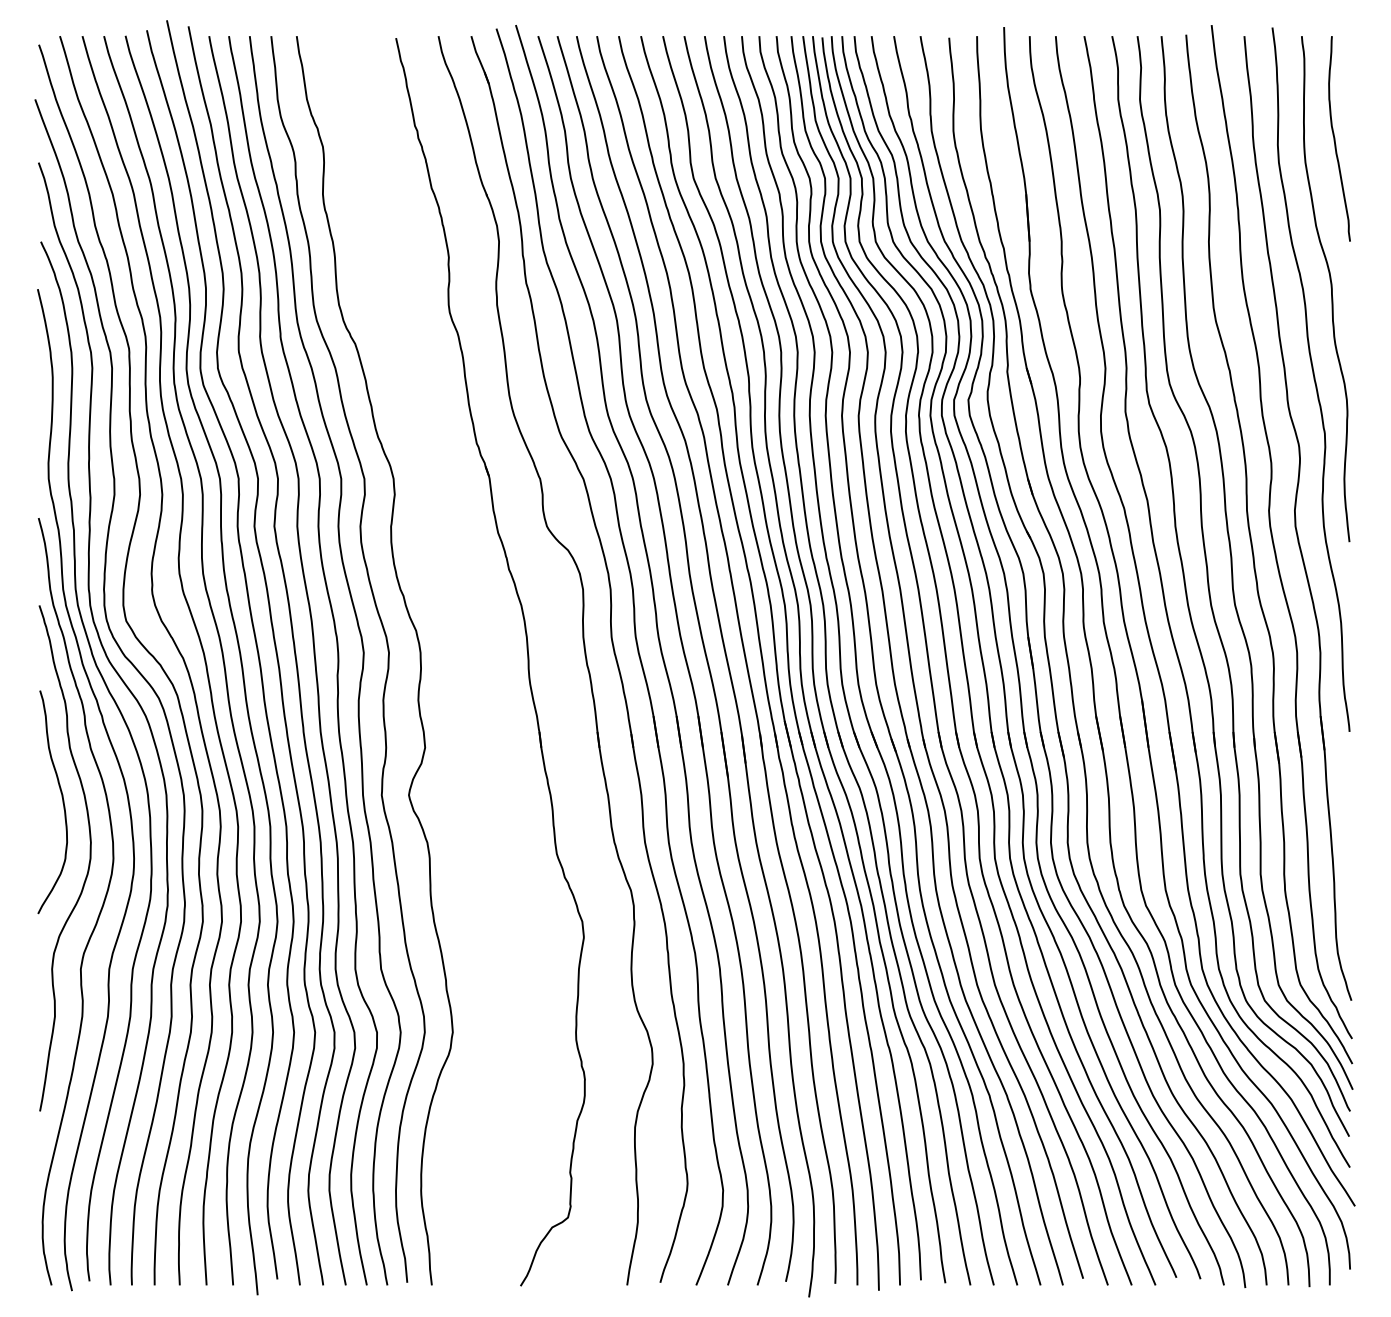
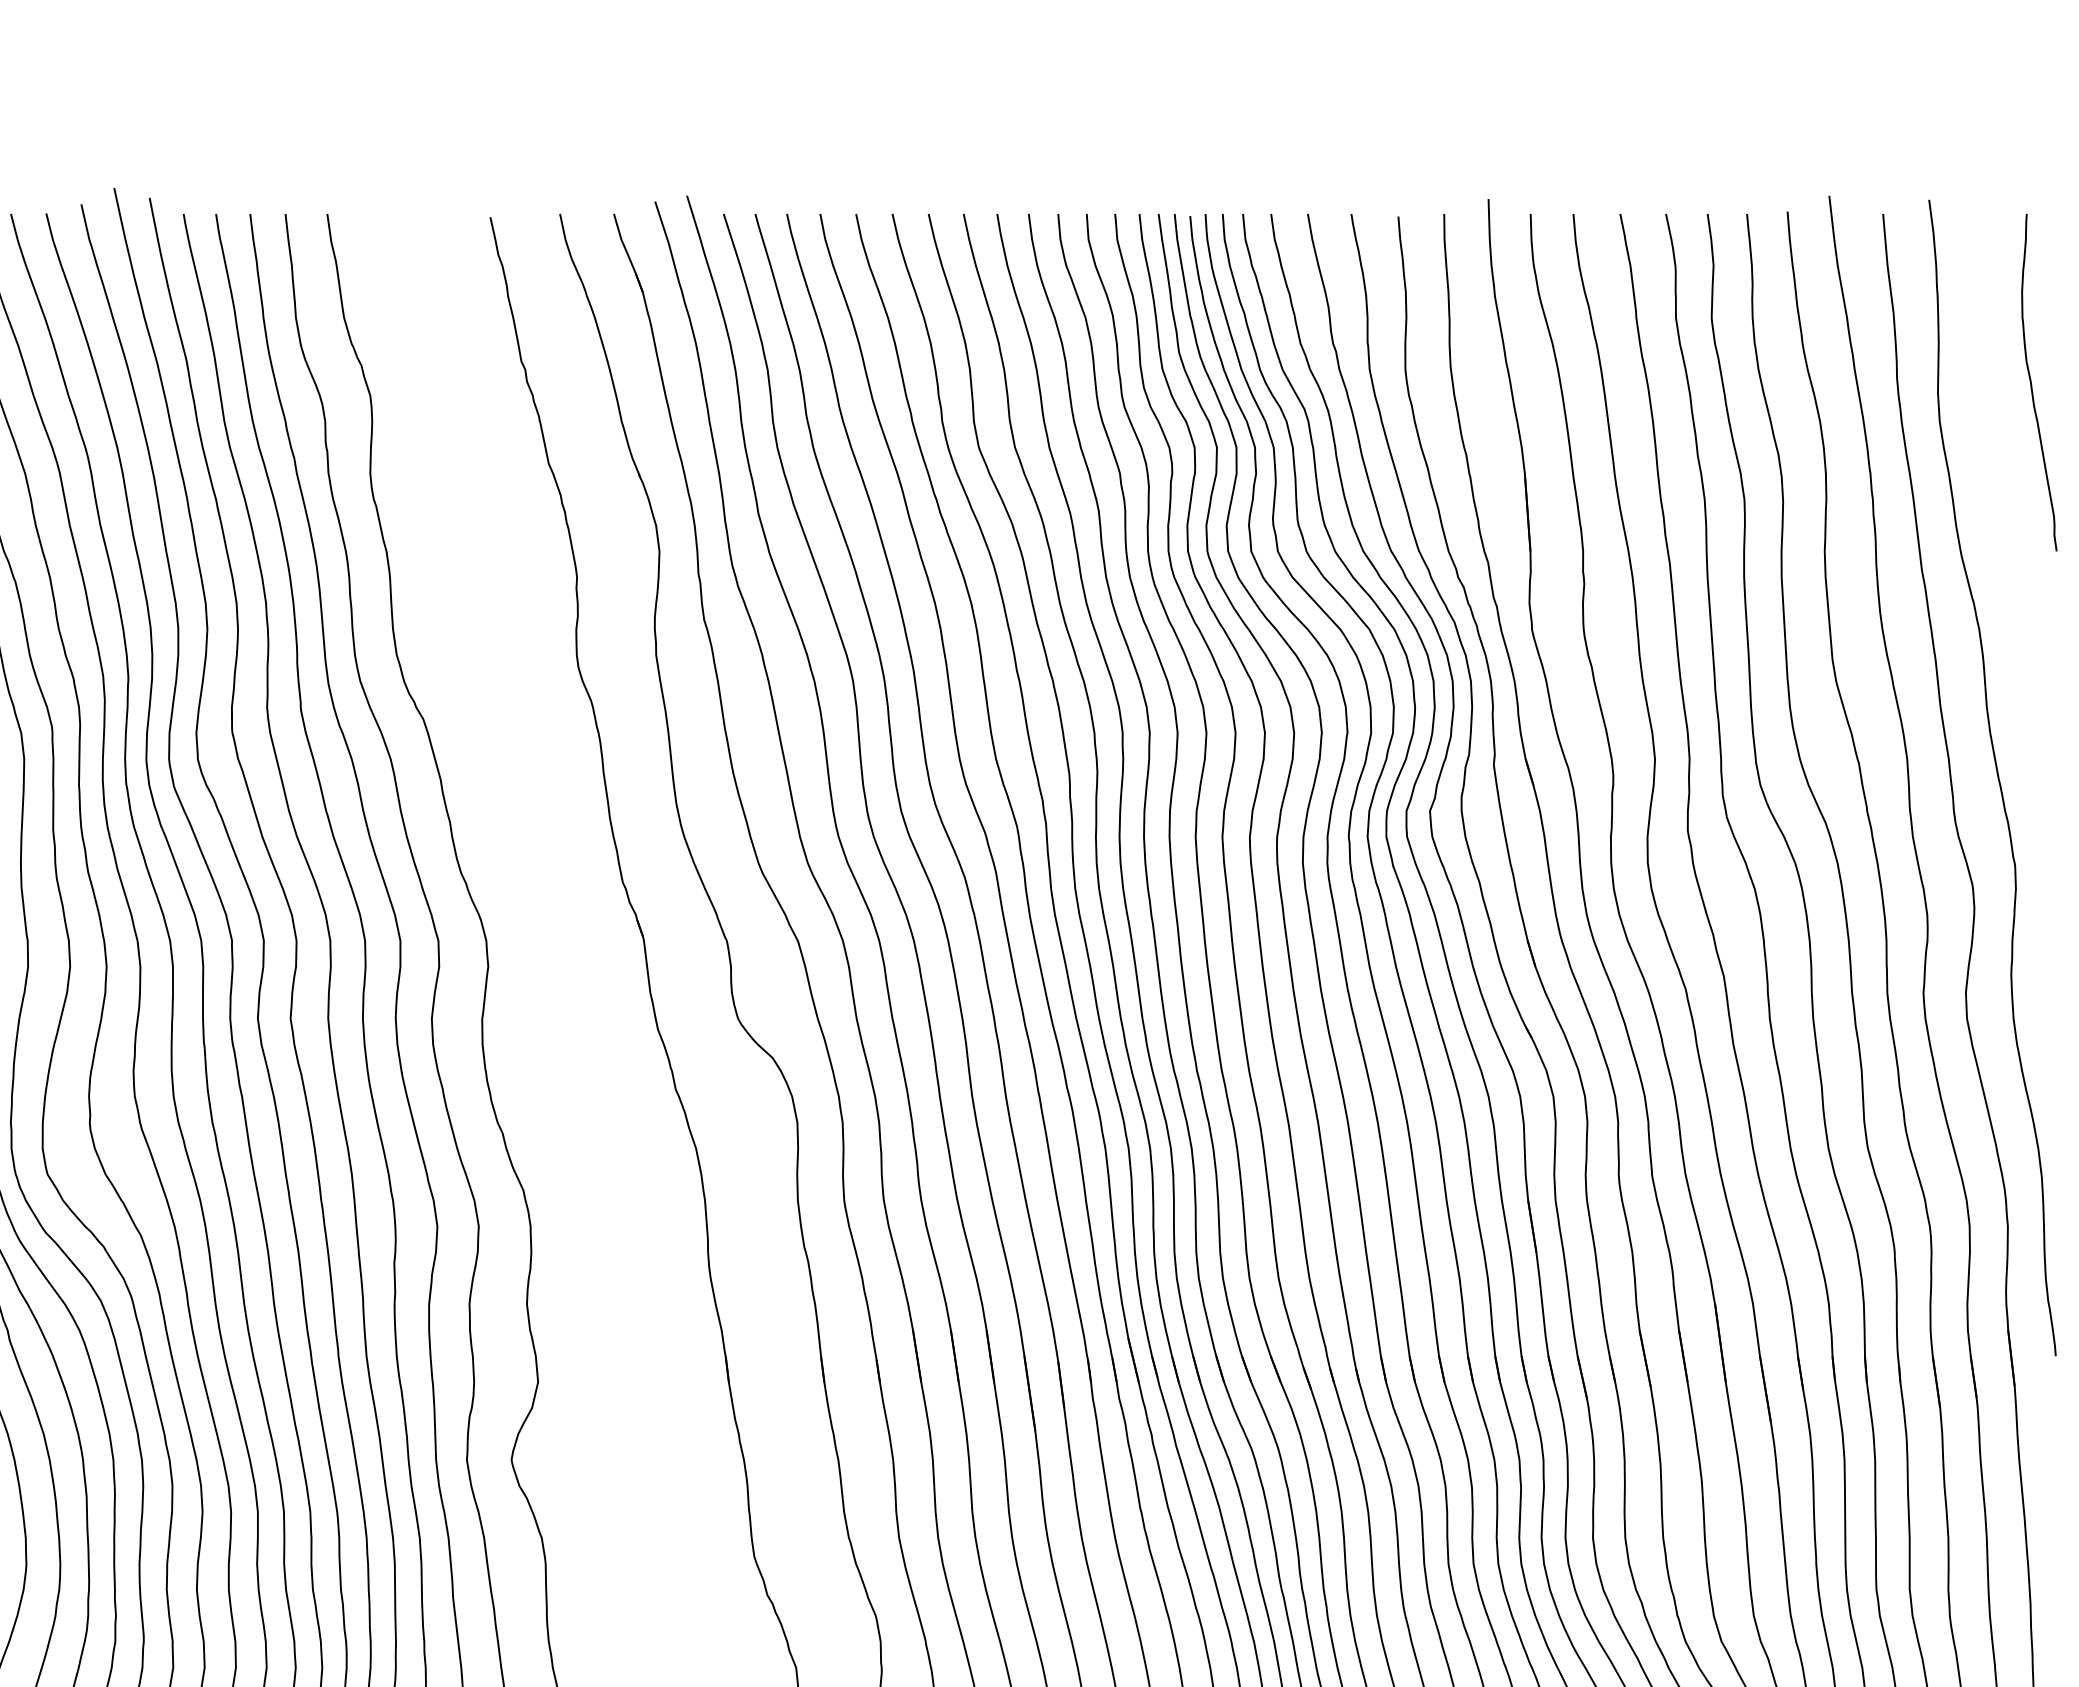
curve: (1330, 287) -> (2024, 626), removed

